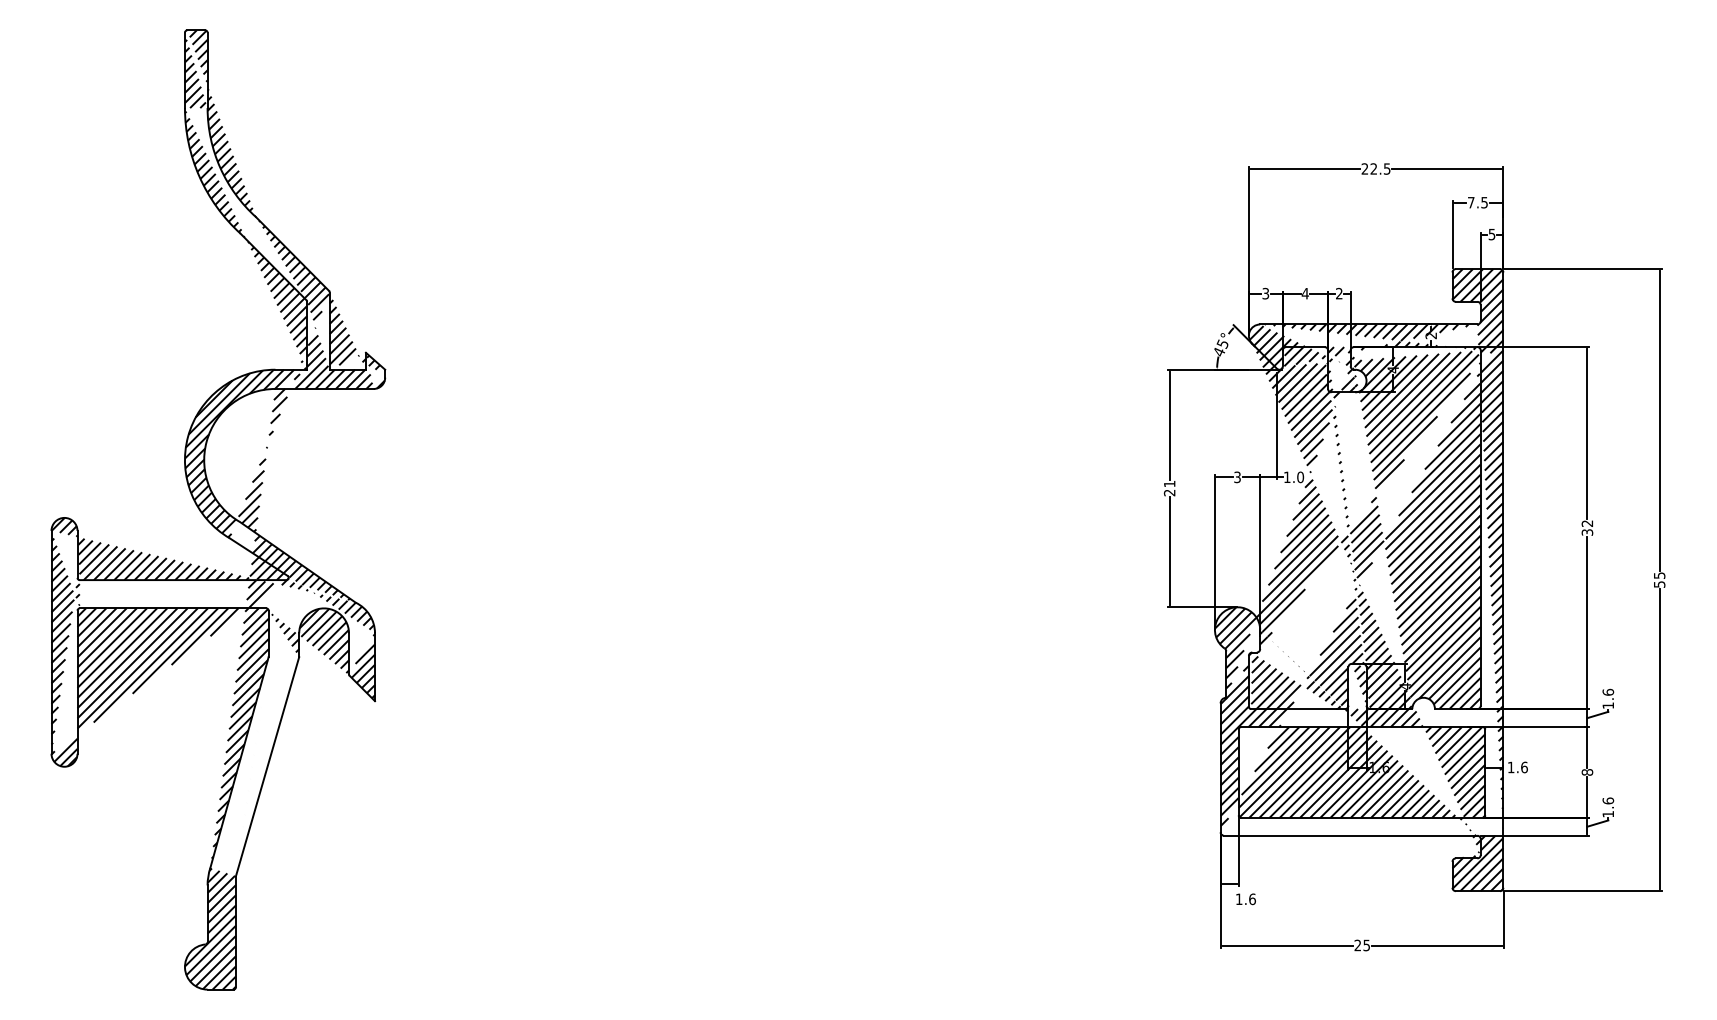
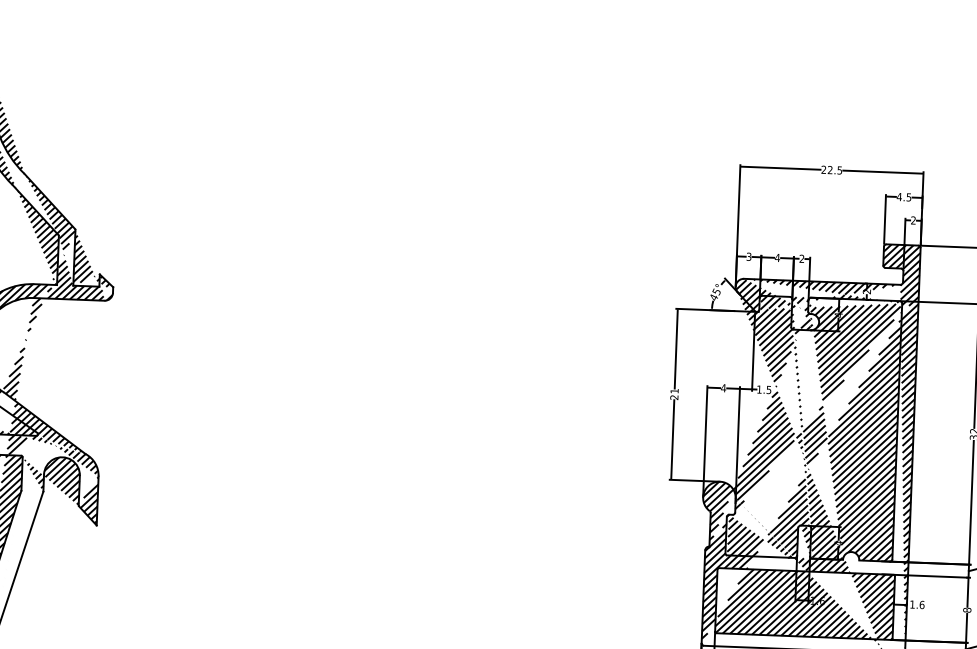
text: (1470, 202) -> (898, 196), 7.5 -> 4.5
text: (1491, 234) -> (913, 220), 5 -> 2
text: (1237, 477) -> (723, 388), 3 -> 4
text: (1300, 477) -> (768, 390), 1.0 -> 1.5

